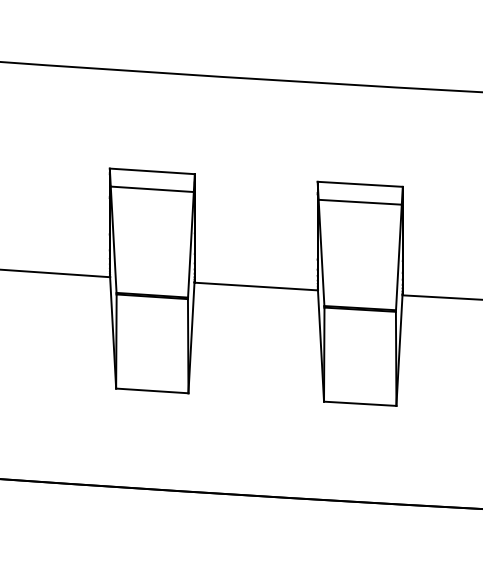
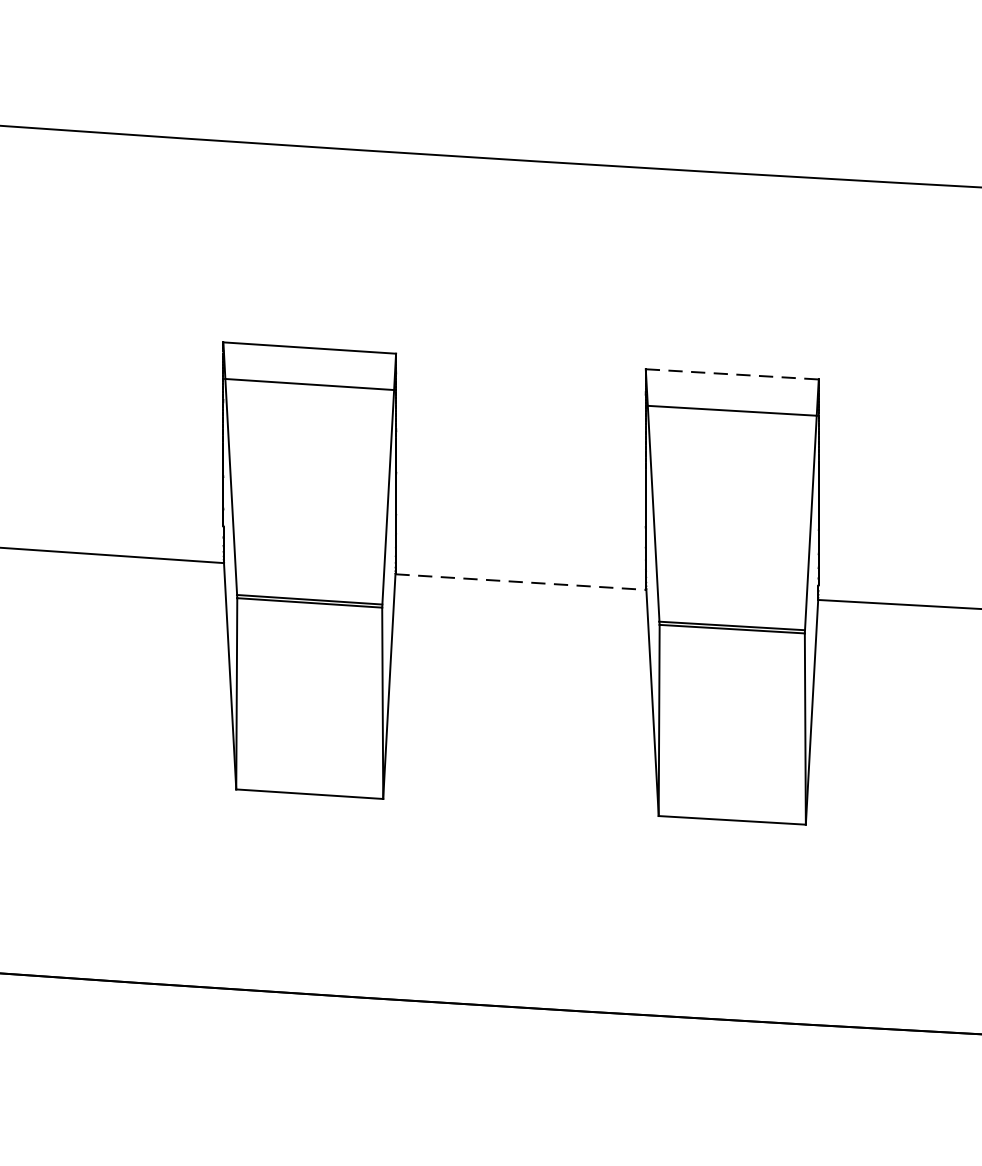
line: (360, 184) -> (732, 374), solid -> dashed
line: (256, 286) -> (521, 581), solid -> dashed

